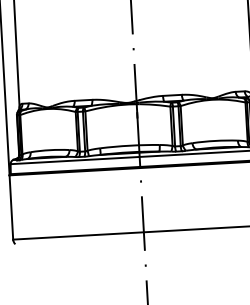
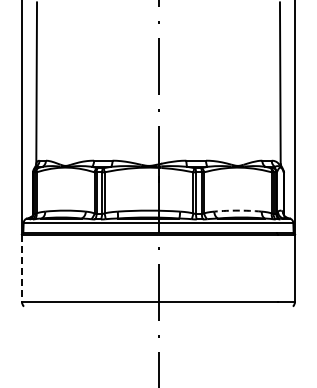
arc: (215, 140) -> (238, 210), solid -> dashed
line: (10, 207) -> (21, 268), solid -> dashed

